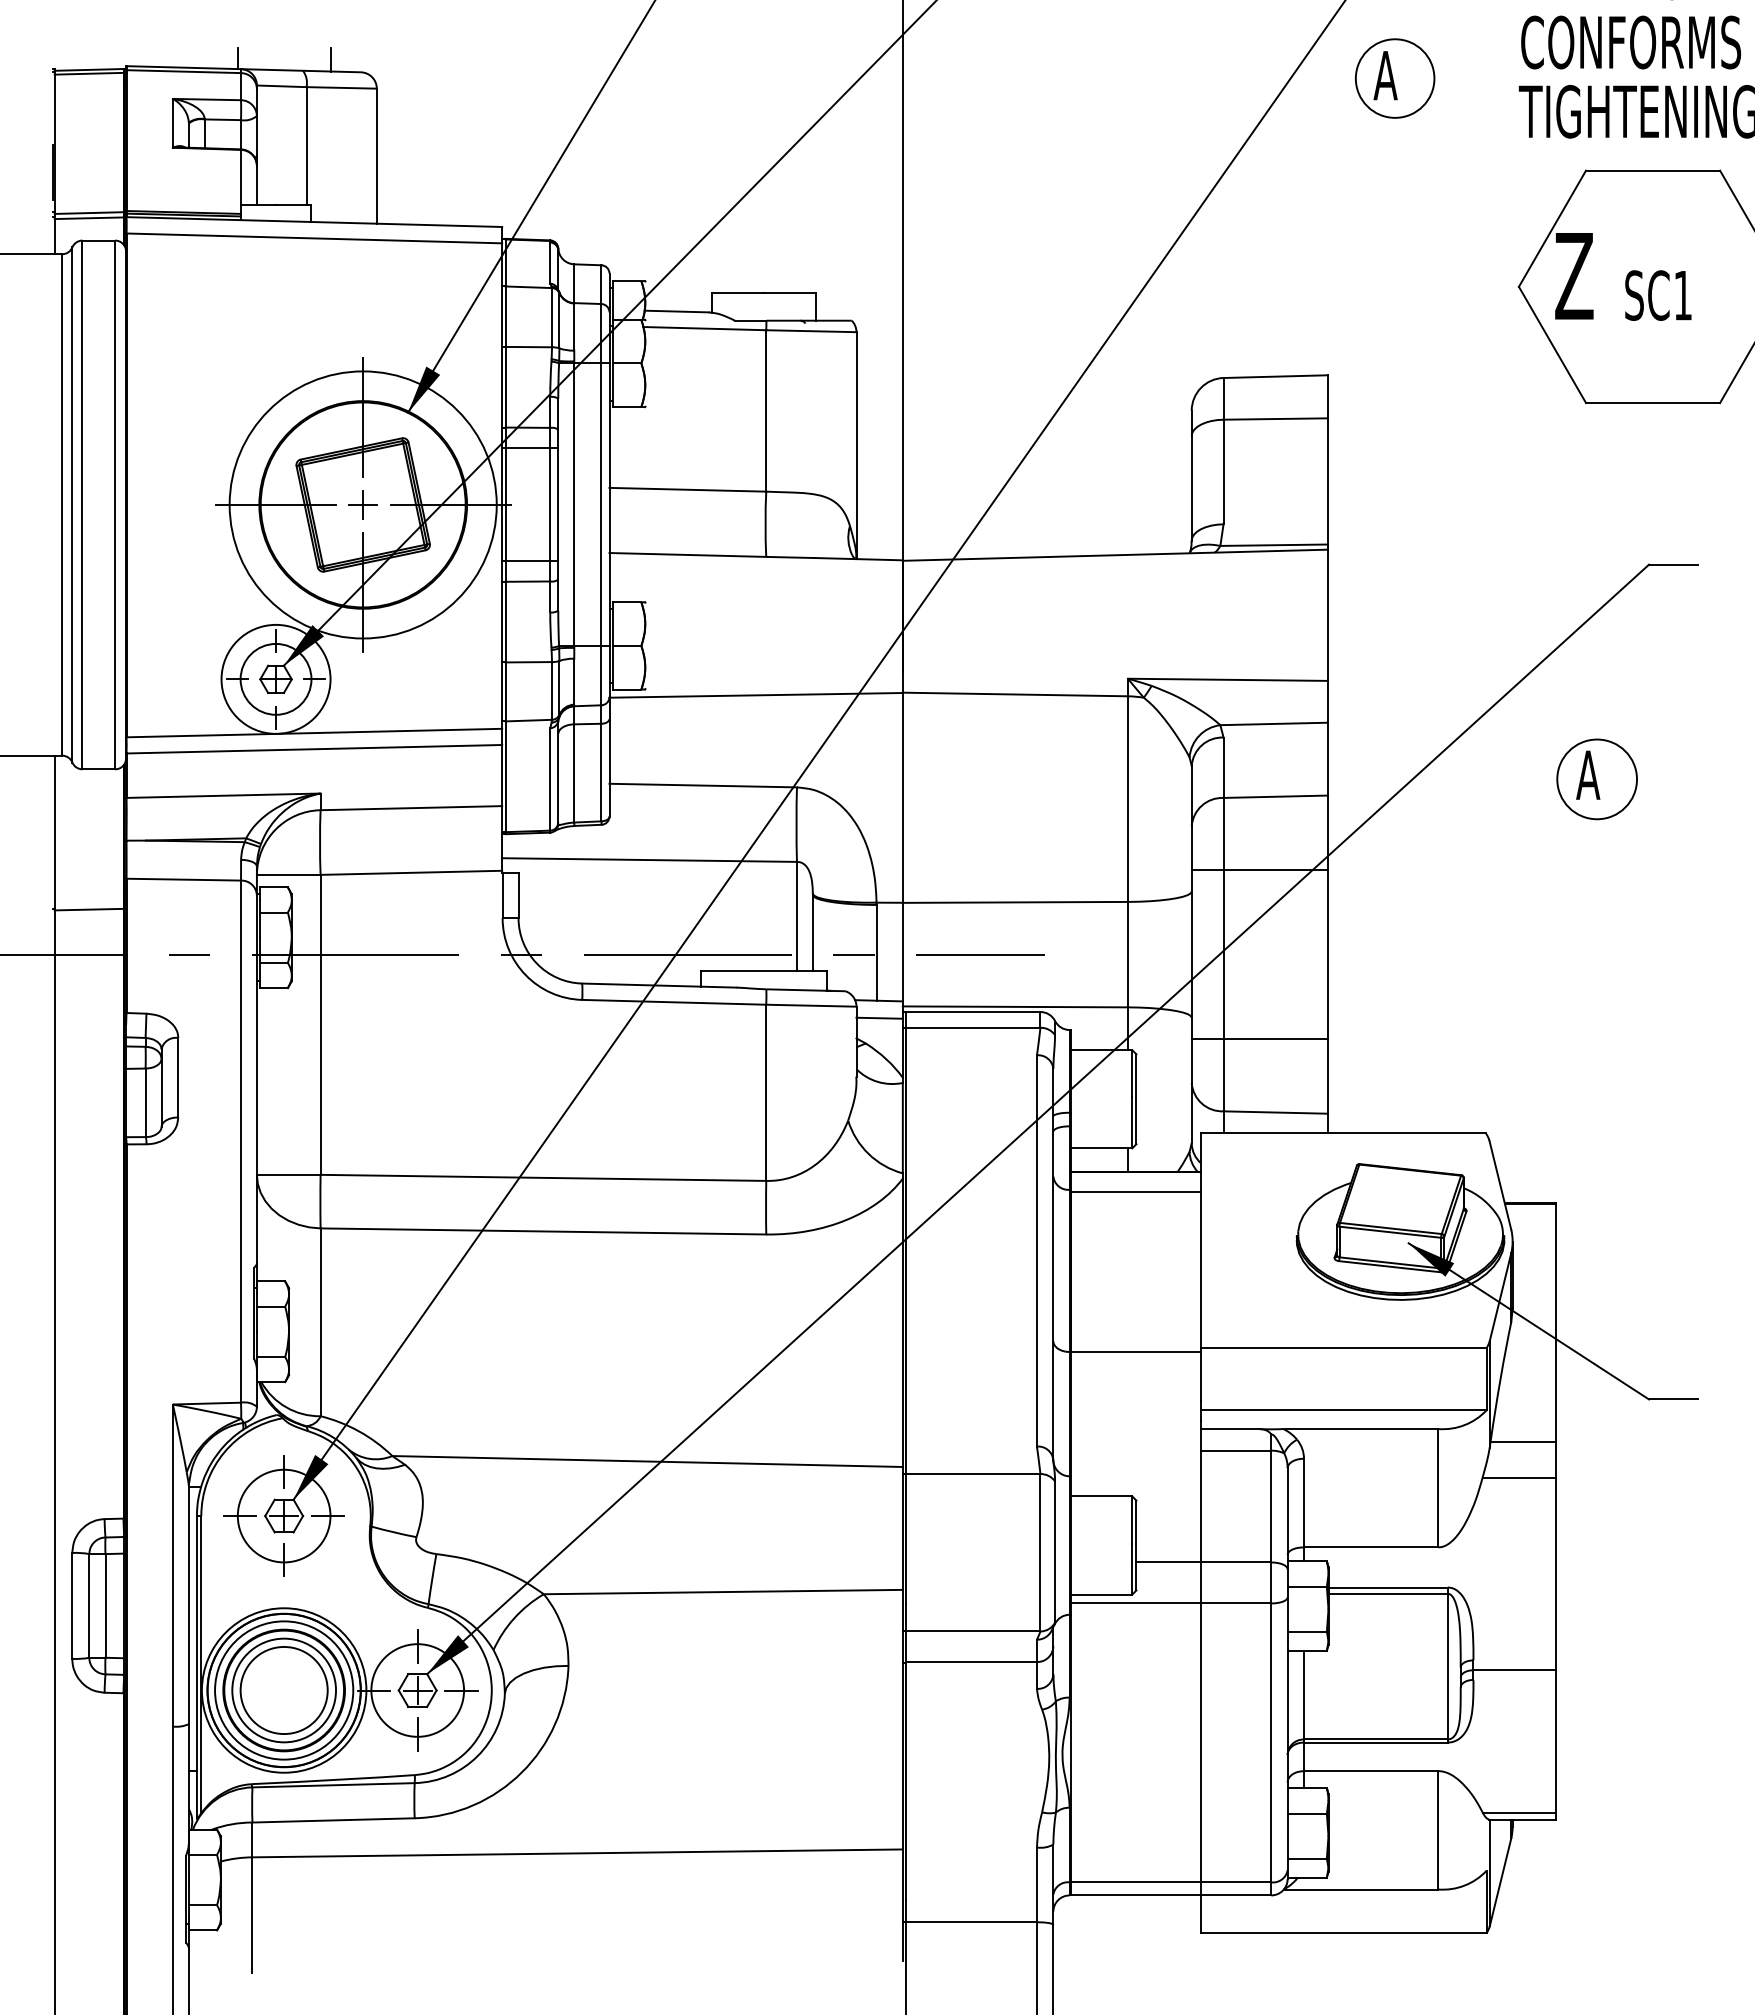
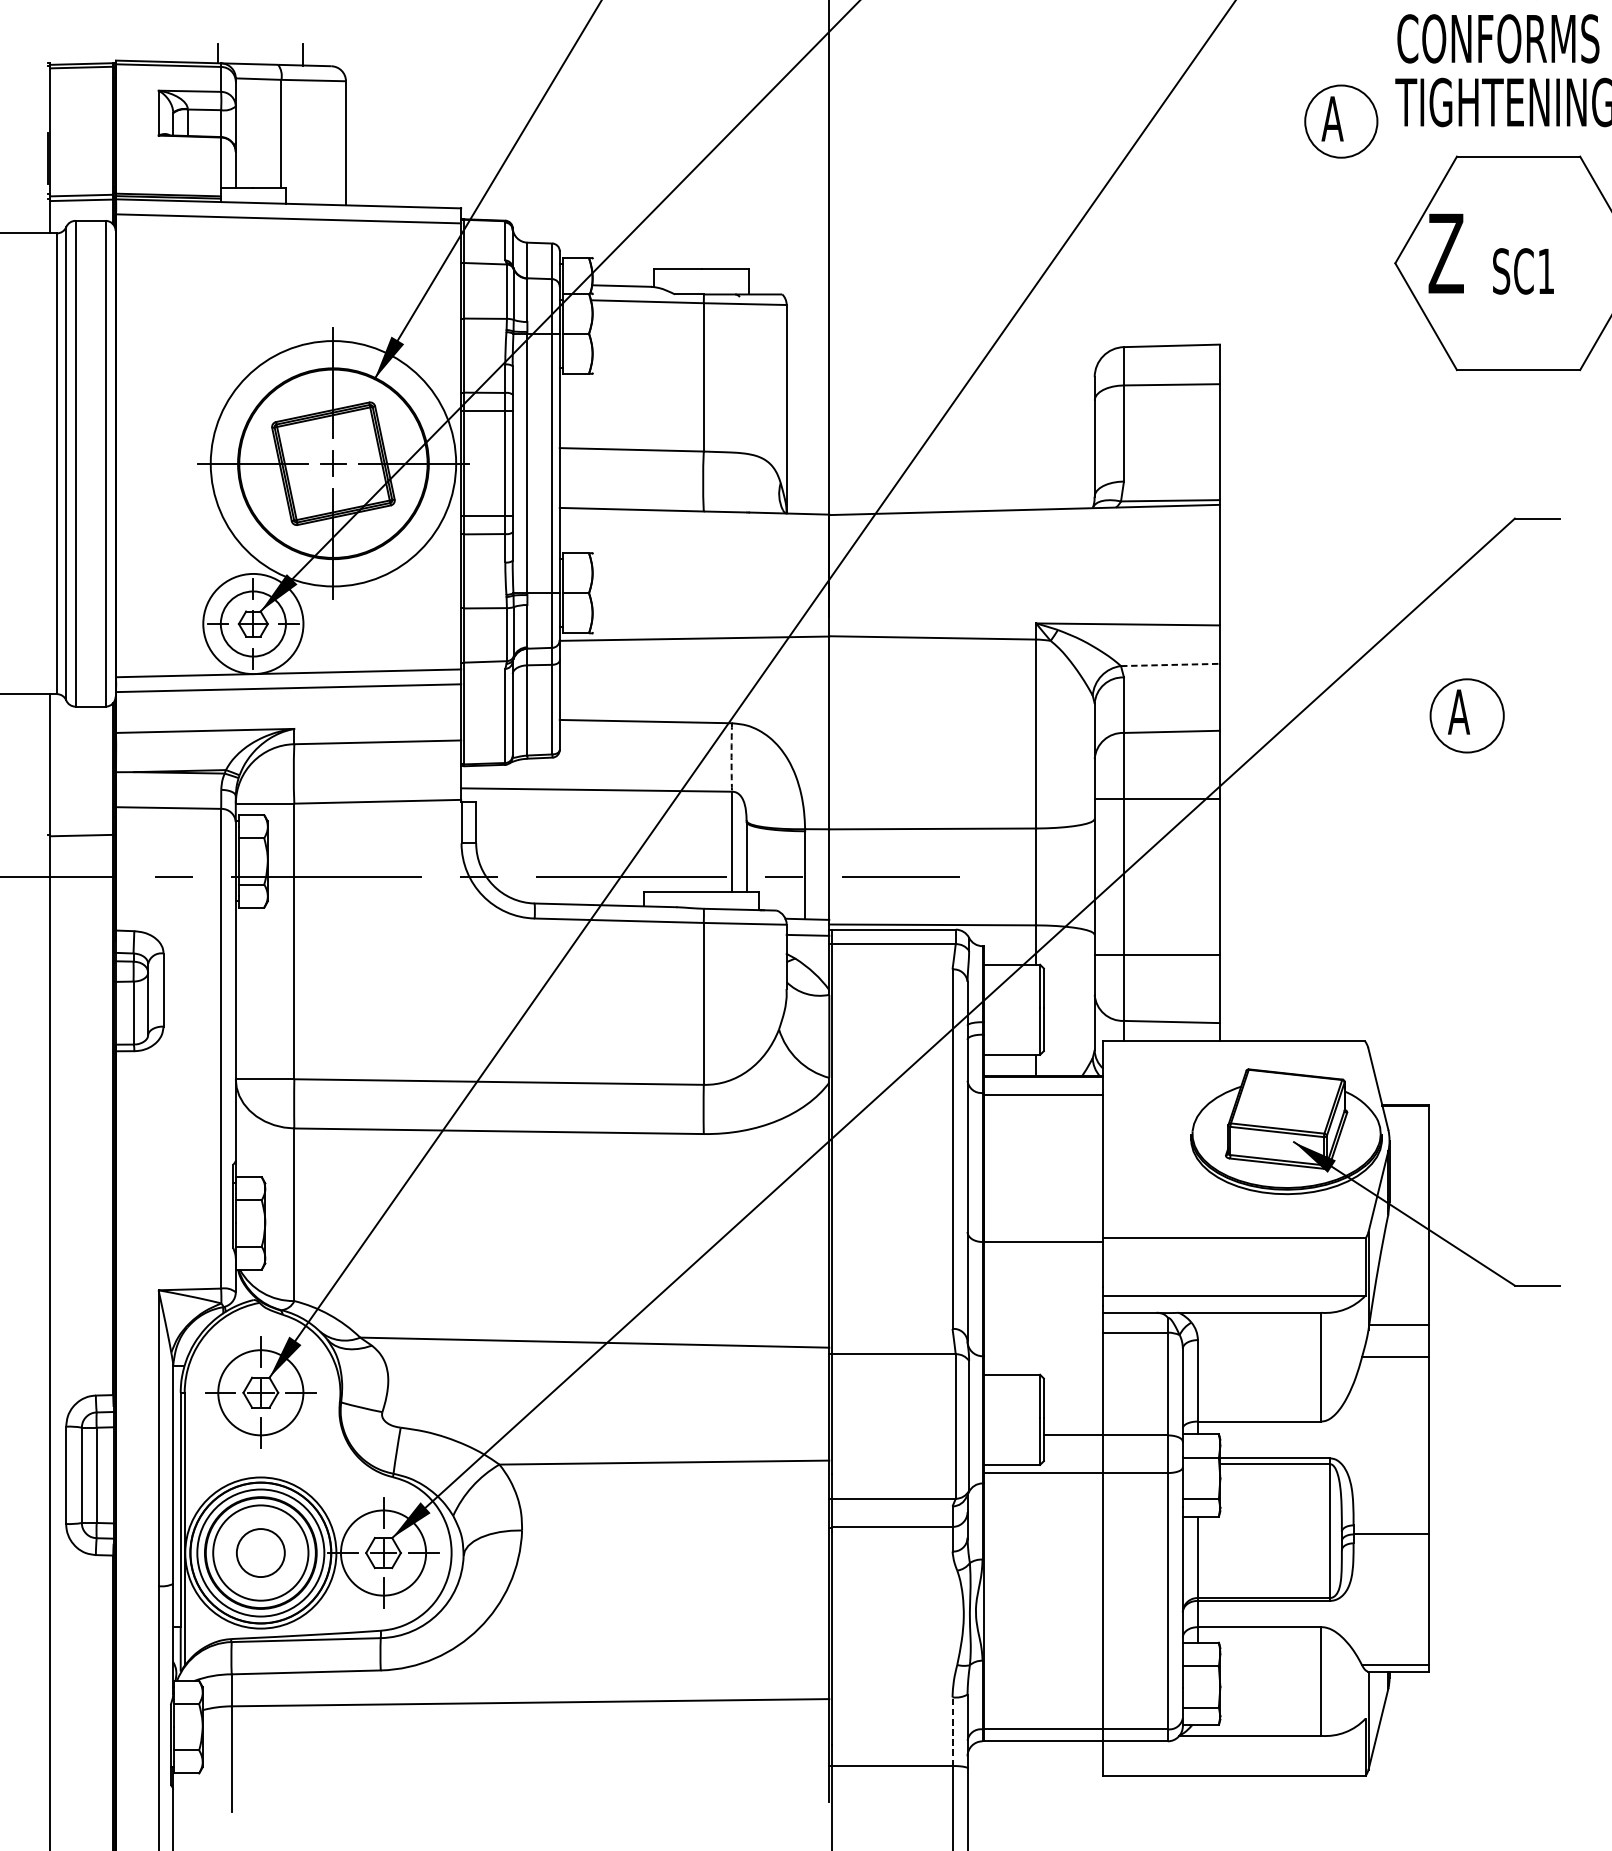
part: (1395, 78) -> (1341, 121), moved
line: (1274, 723) -> (1170, 664), solid -> dashed
arc: (796, 824) -> (731, 757), solid -> dashed
circle: (283, 1690) -> (260, 1553), size x0.6
line: (1036, 1884) -> (952, 1731), solid -> dashed

